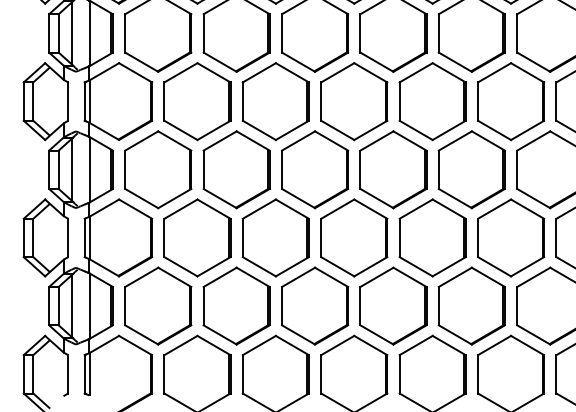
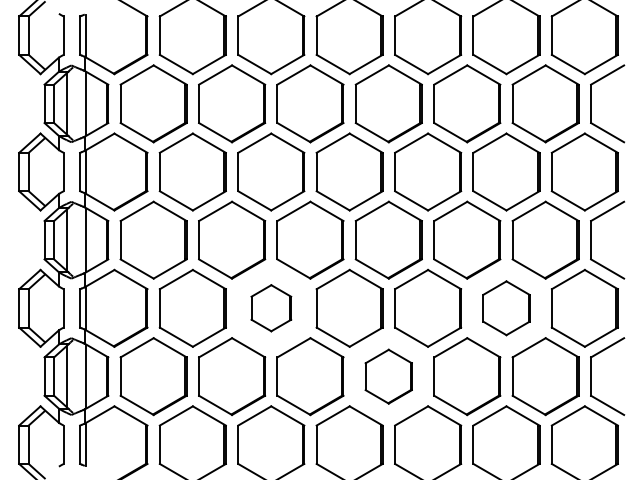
part: (276, 237) -> (271, 307), size x0.6
part: (511, 237) -> (506, 307), size x0.7
part: (393, 306) -> (388, 376), size x0.7

